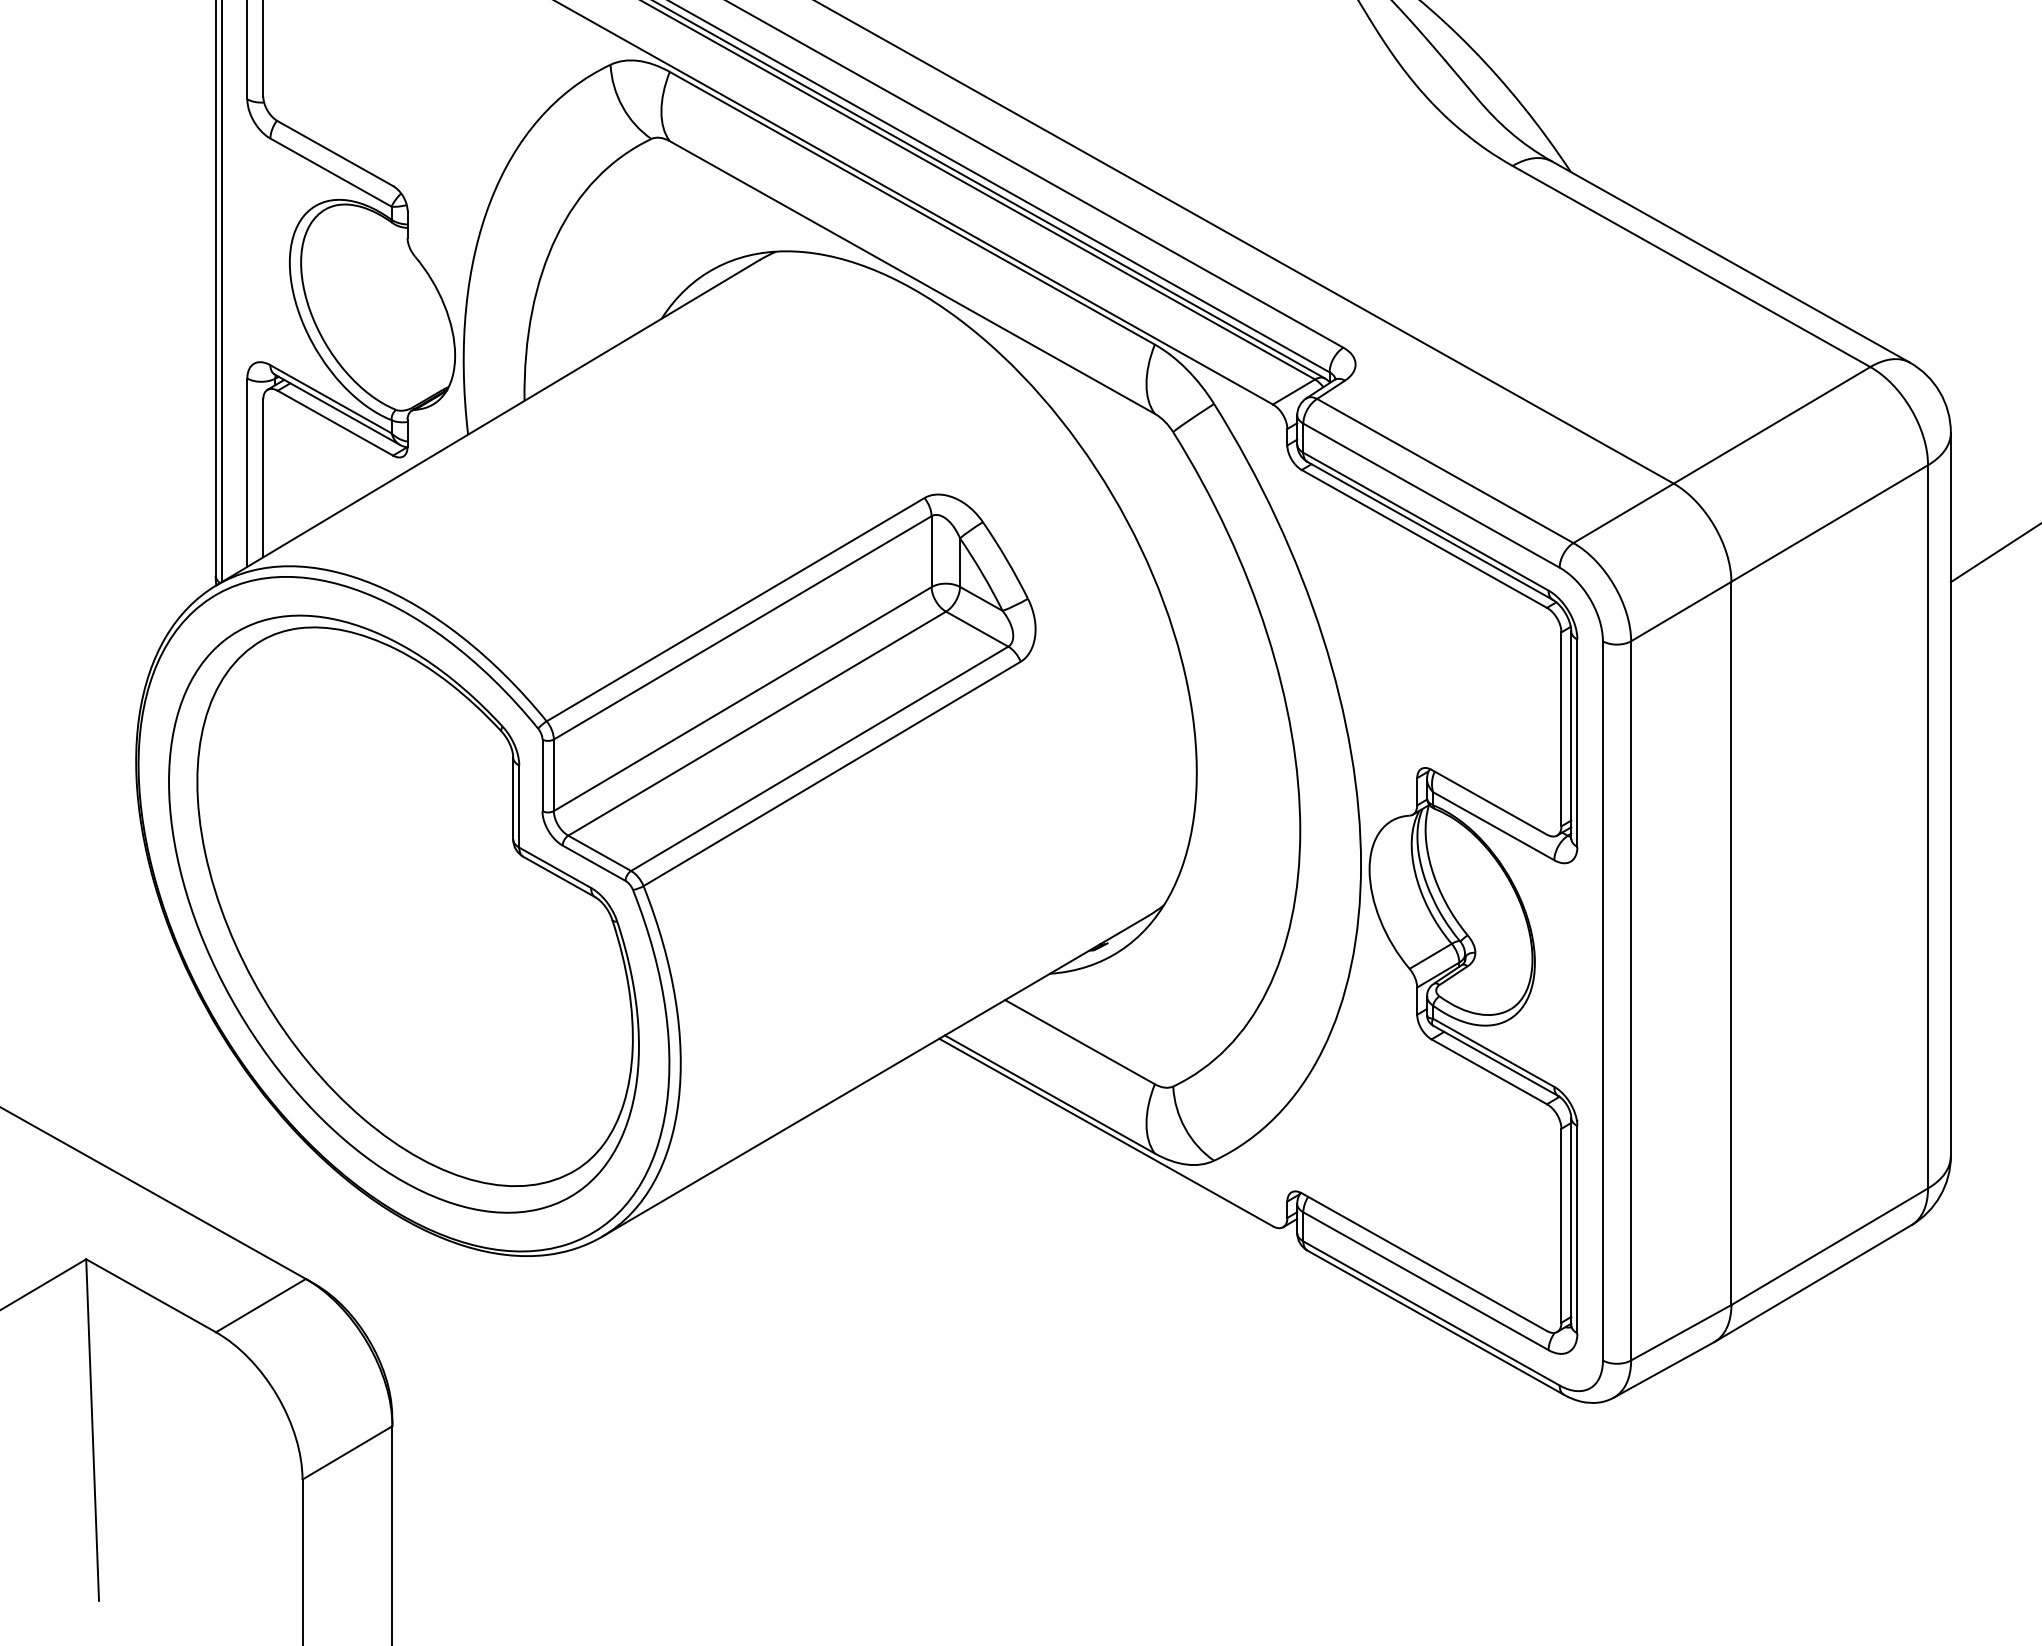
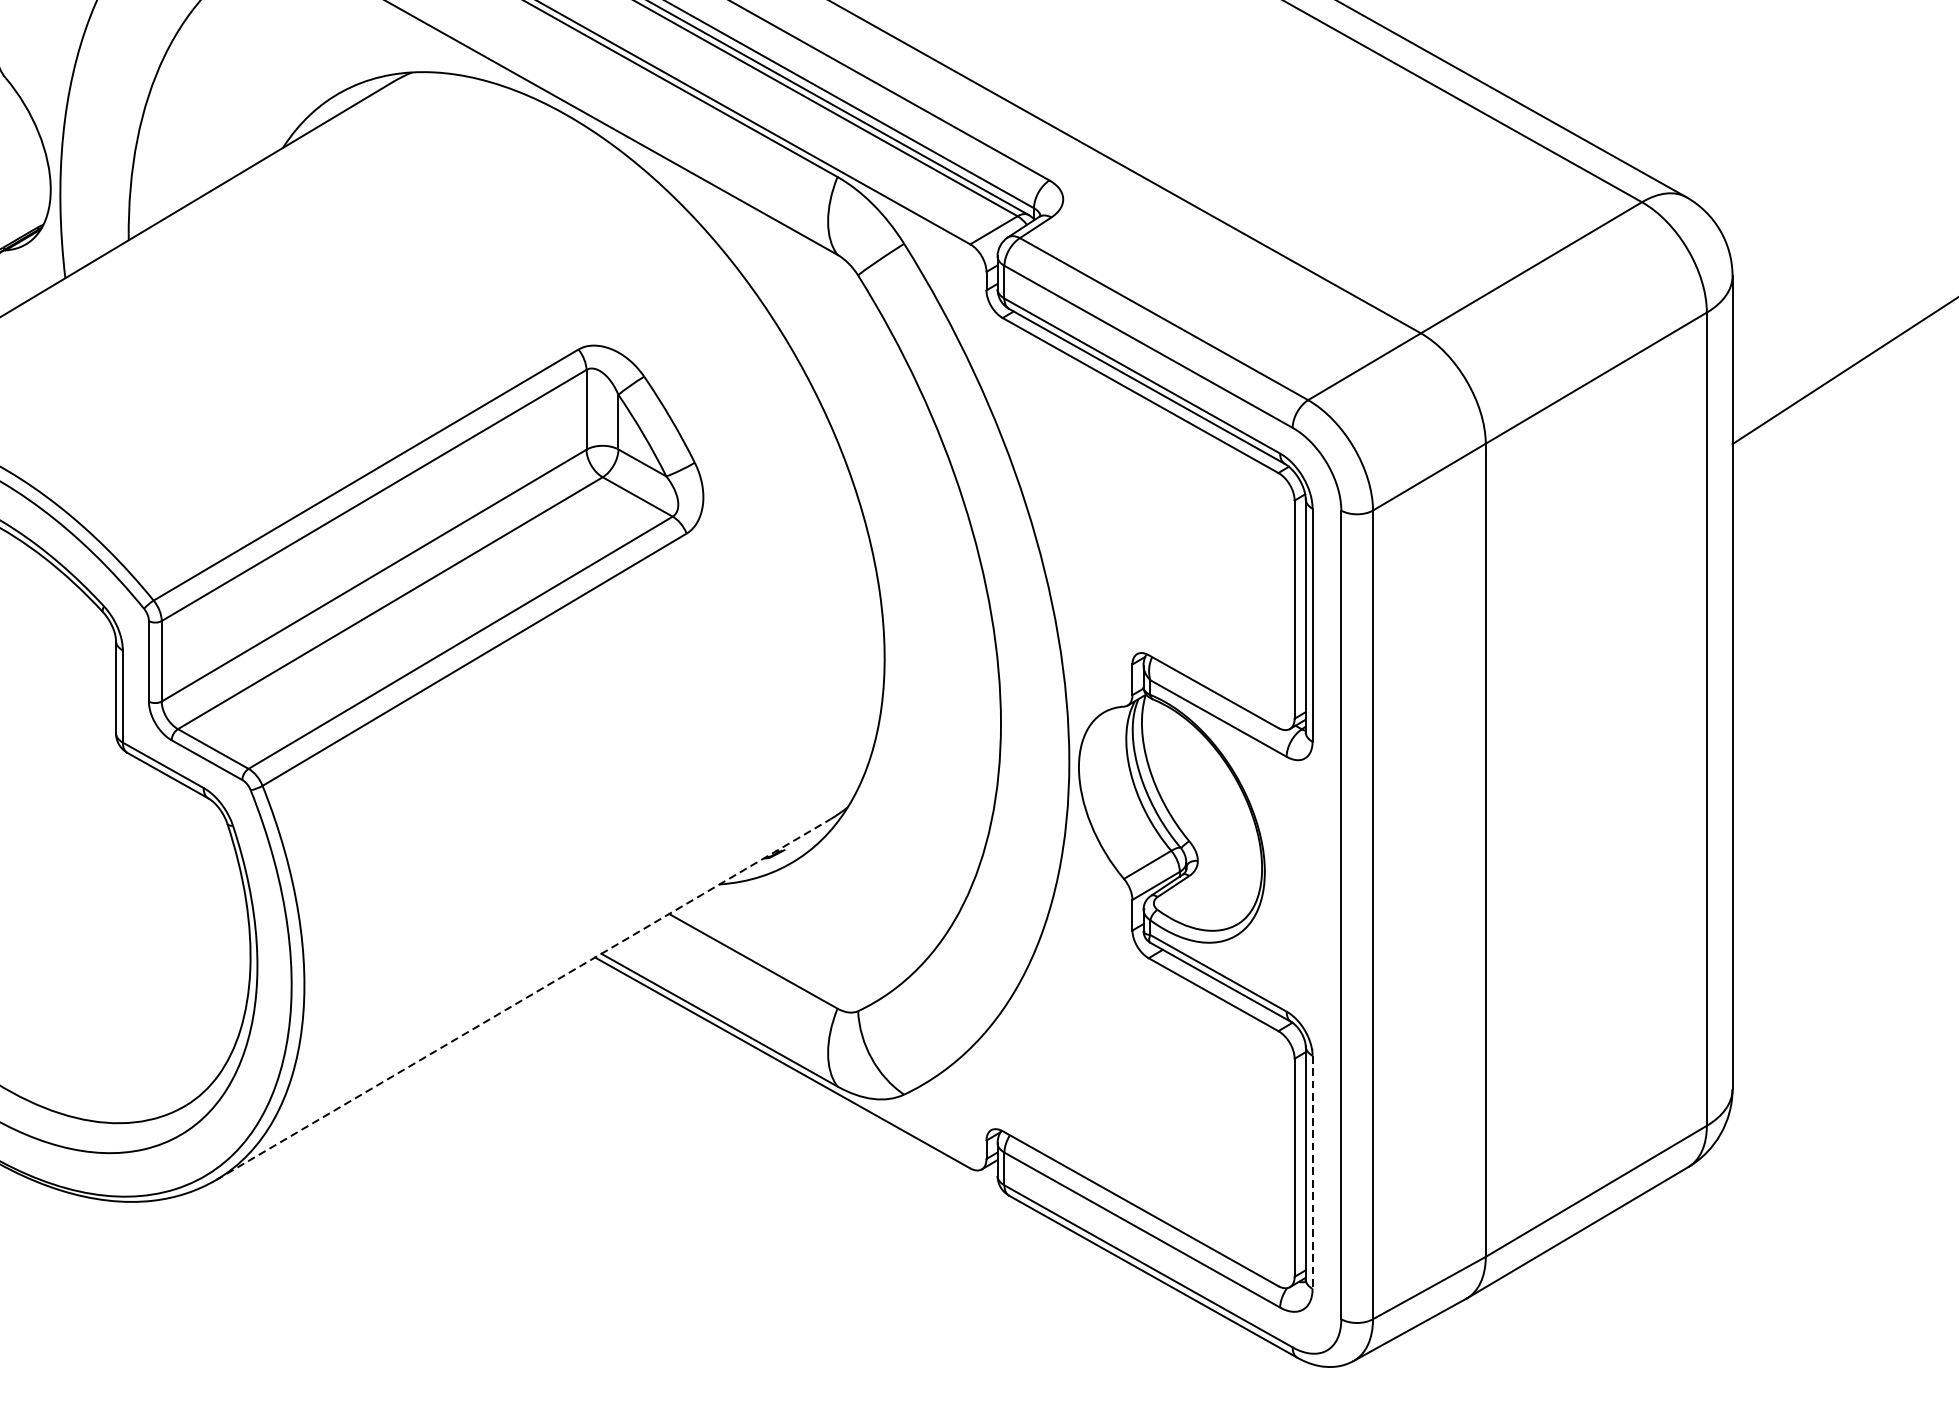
line: (875, 1076) -> (523, 999), solid -> dashed
line: (1577, 1229) -> (1312, 1171), solid -> dashed

